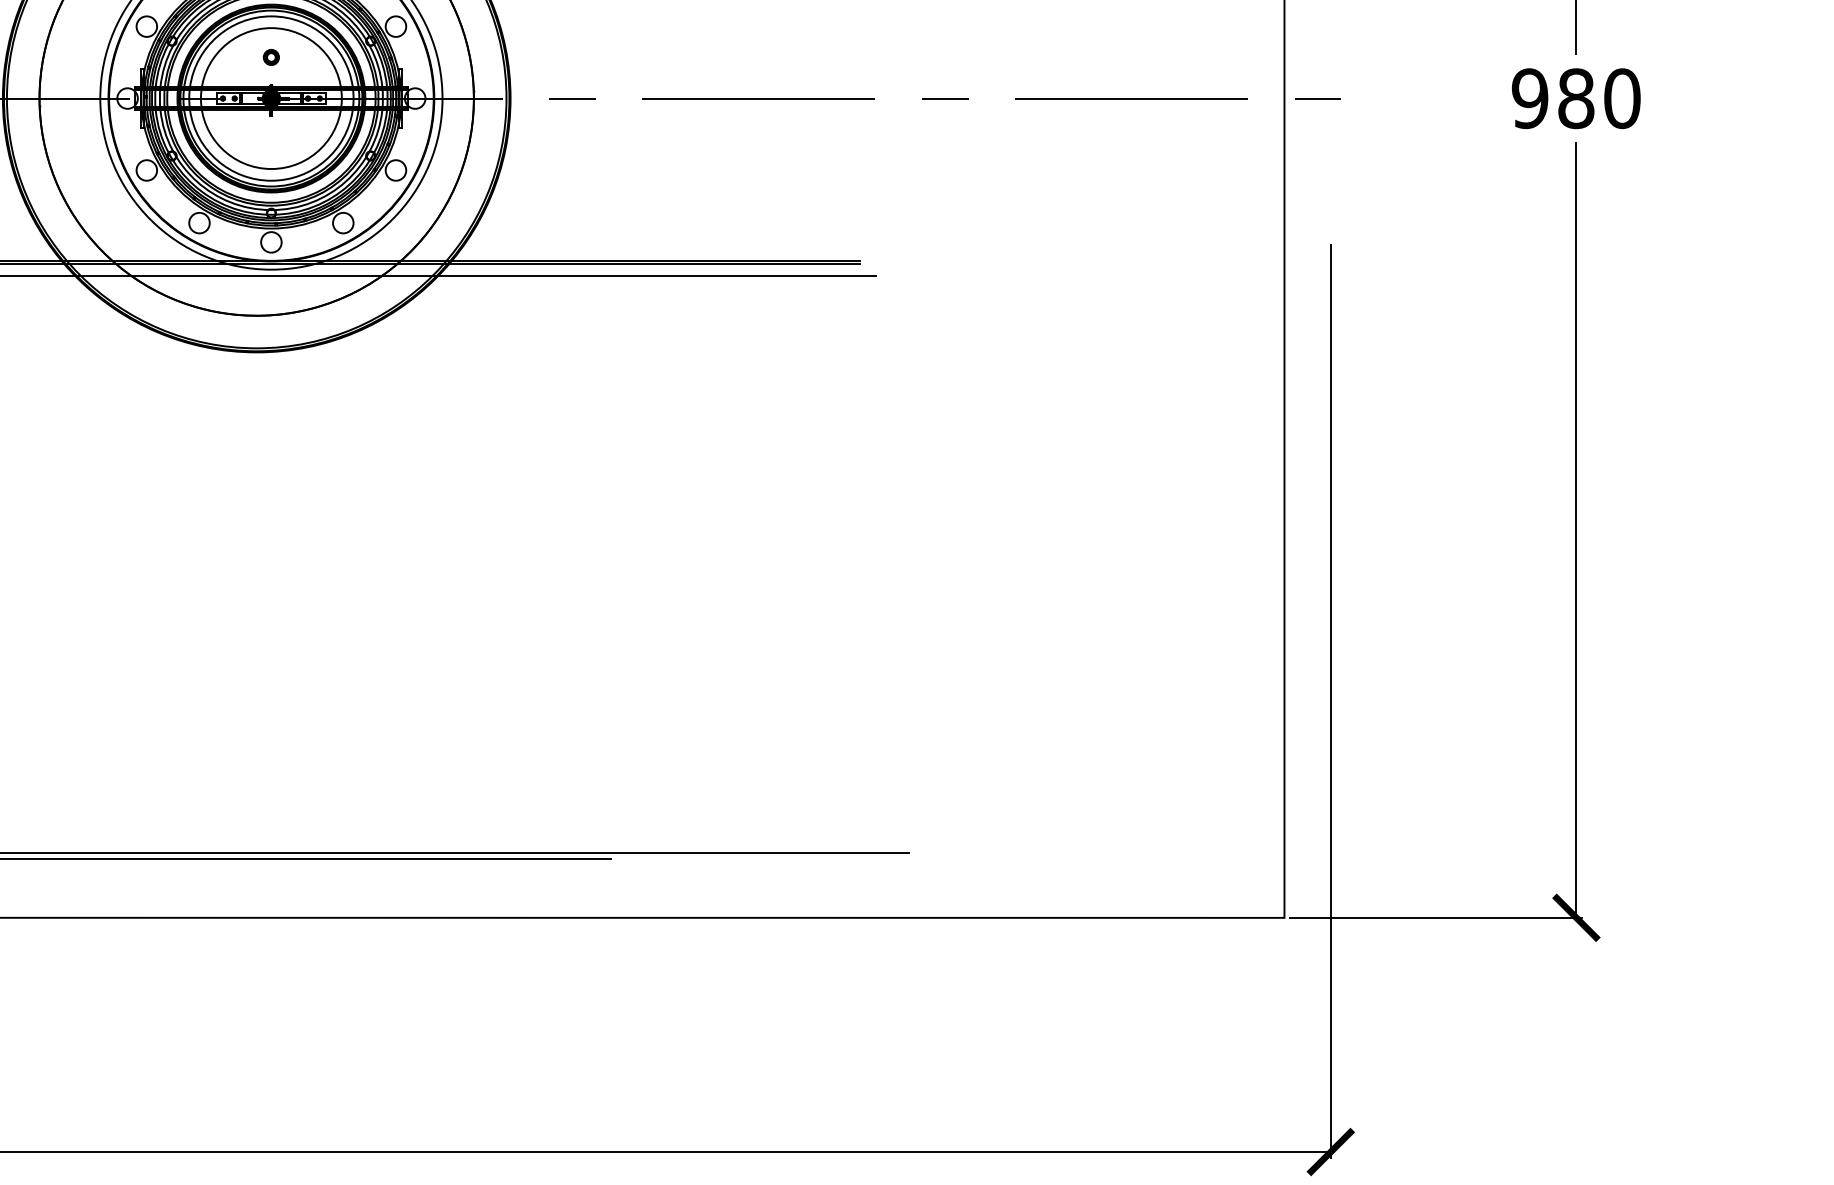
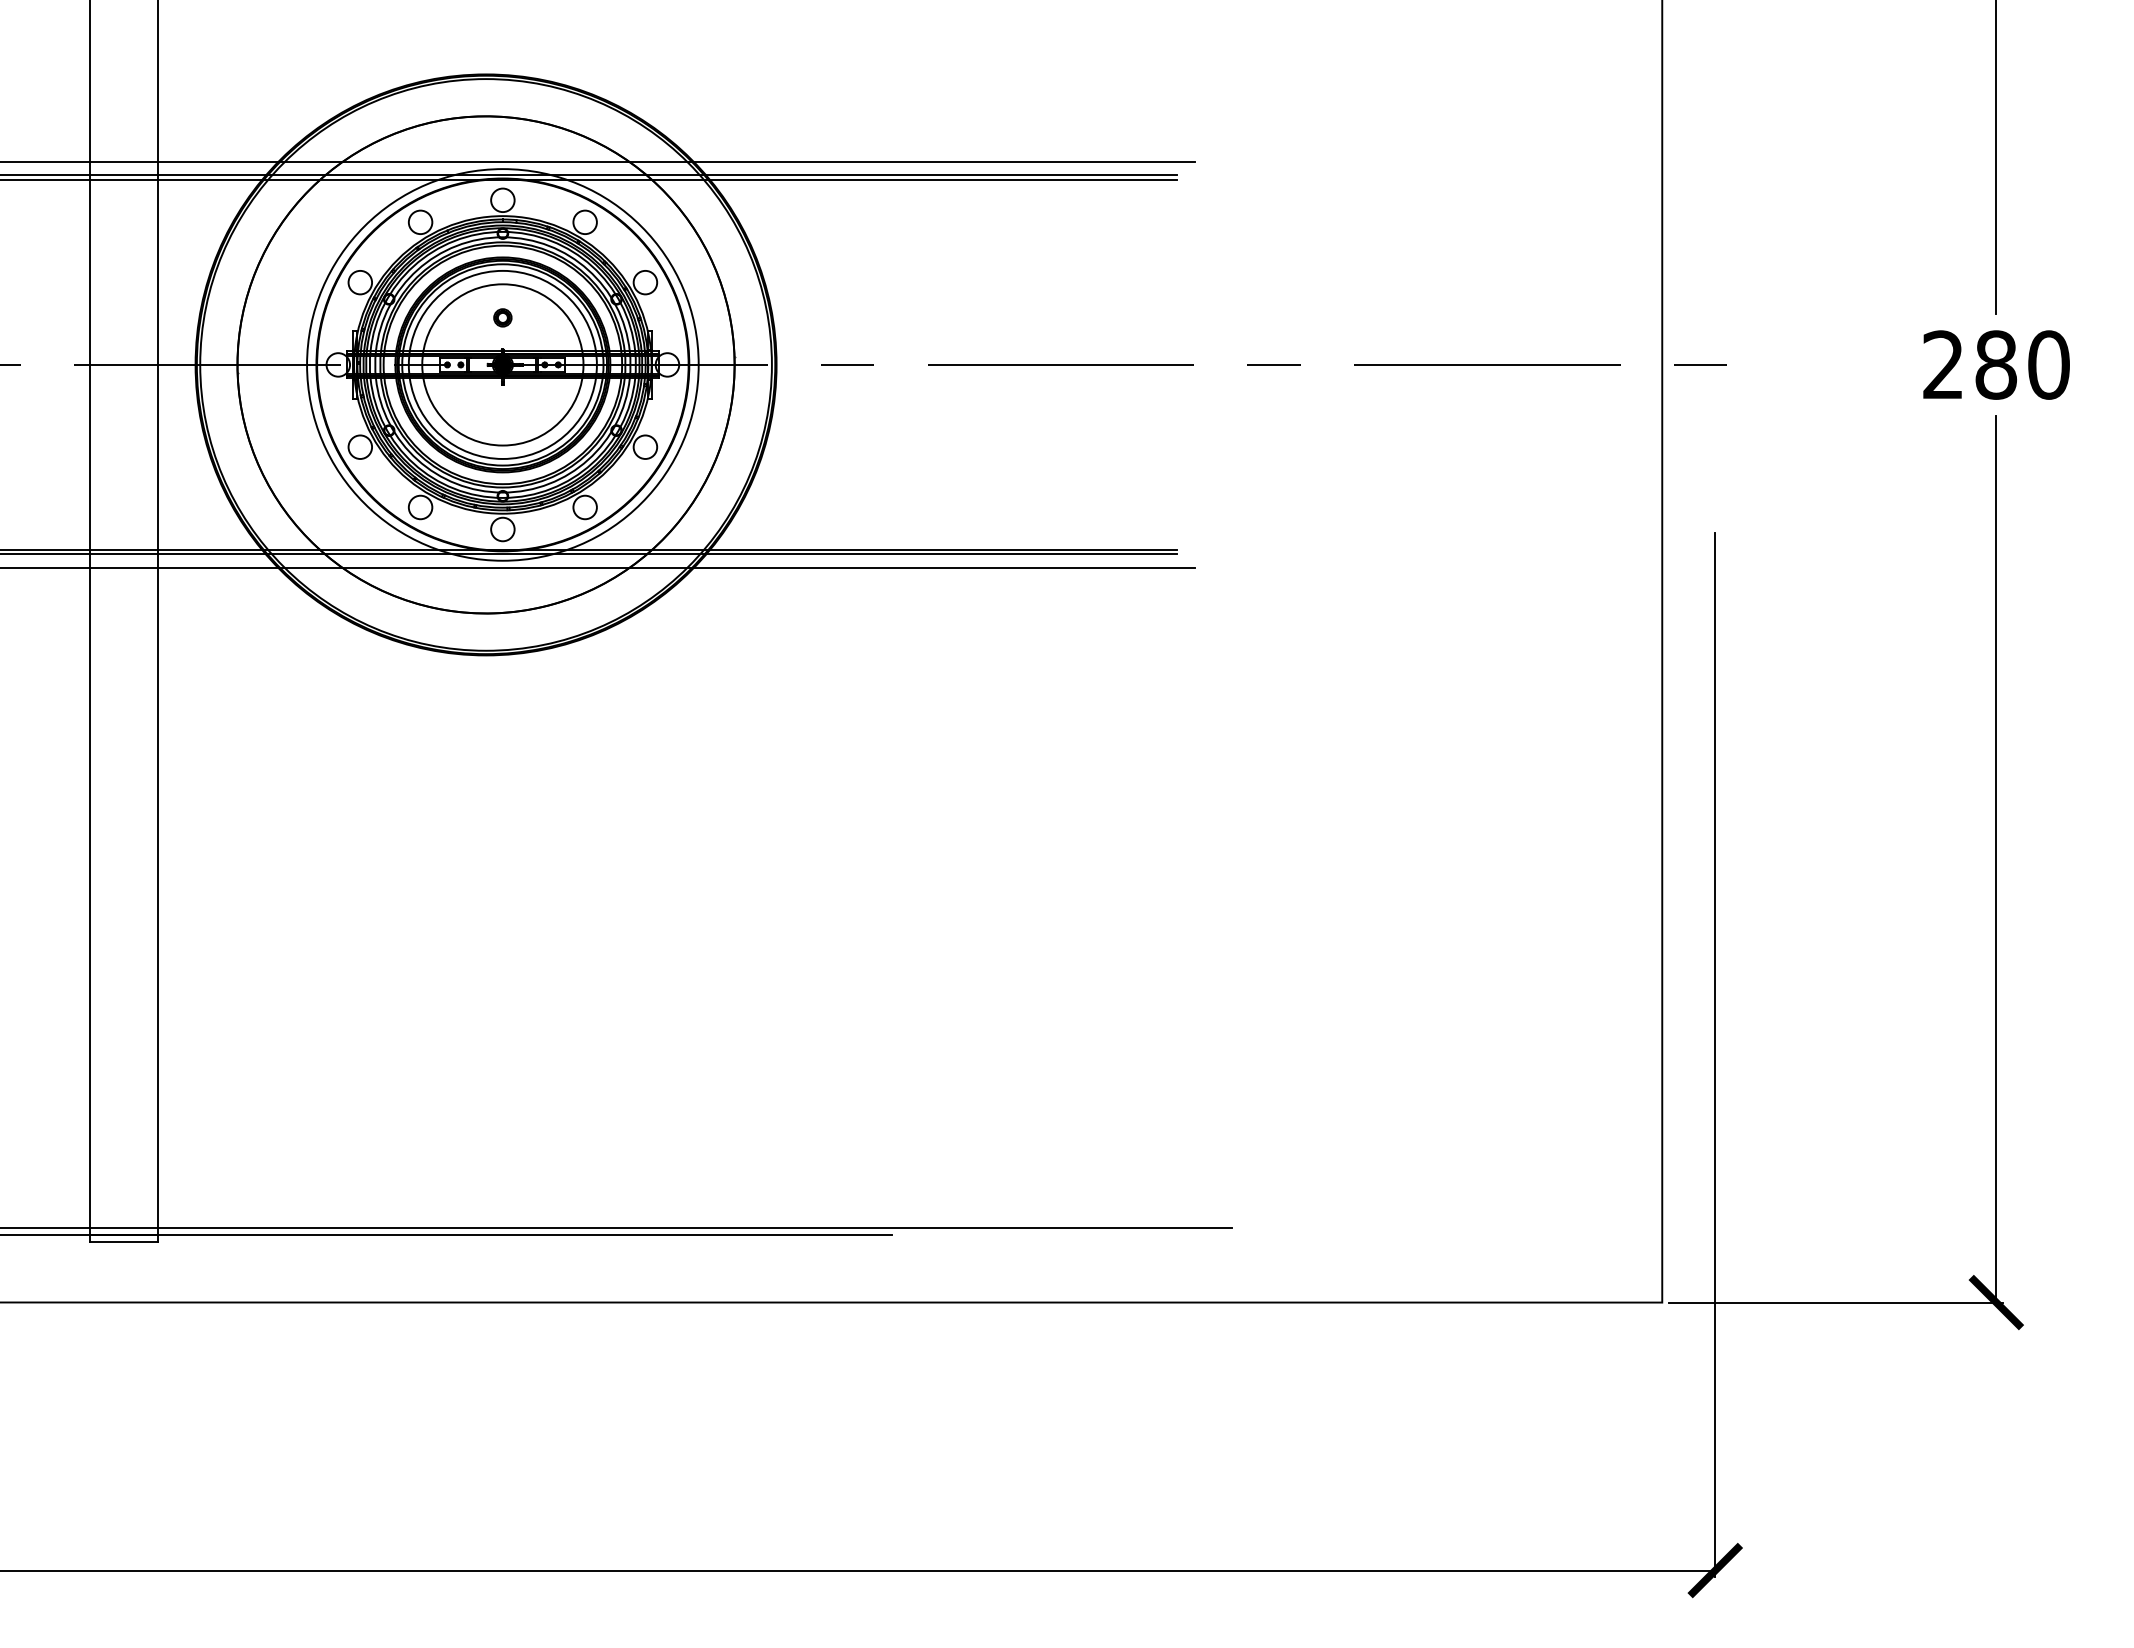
text: (1530, 98) -> (1943, 364), 980 -> 280

